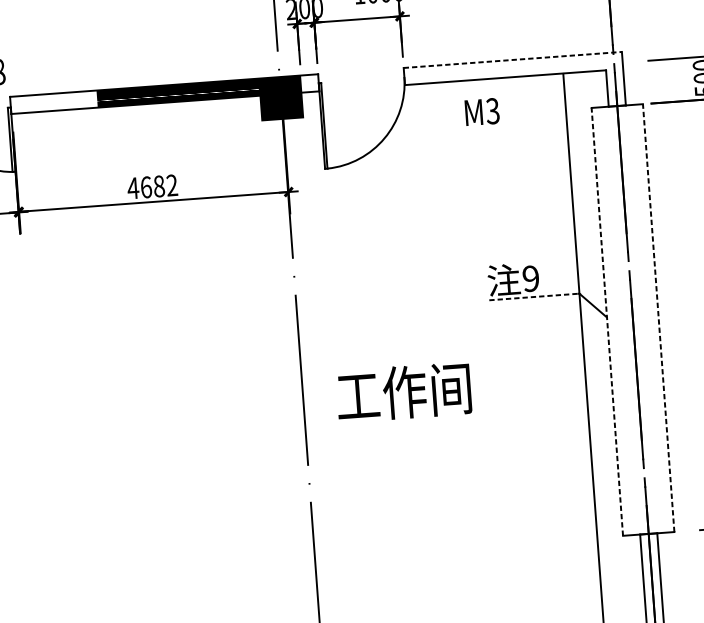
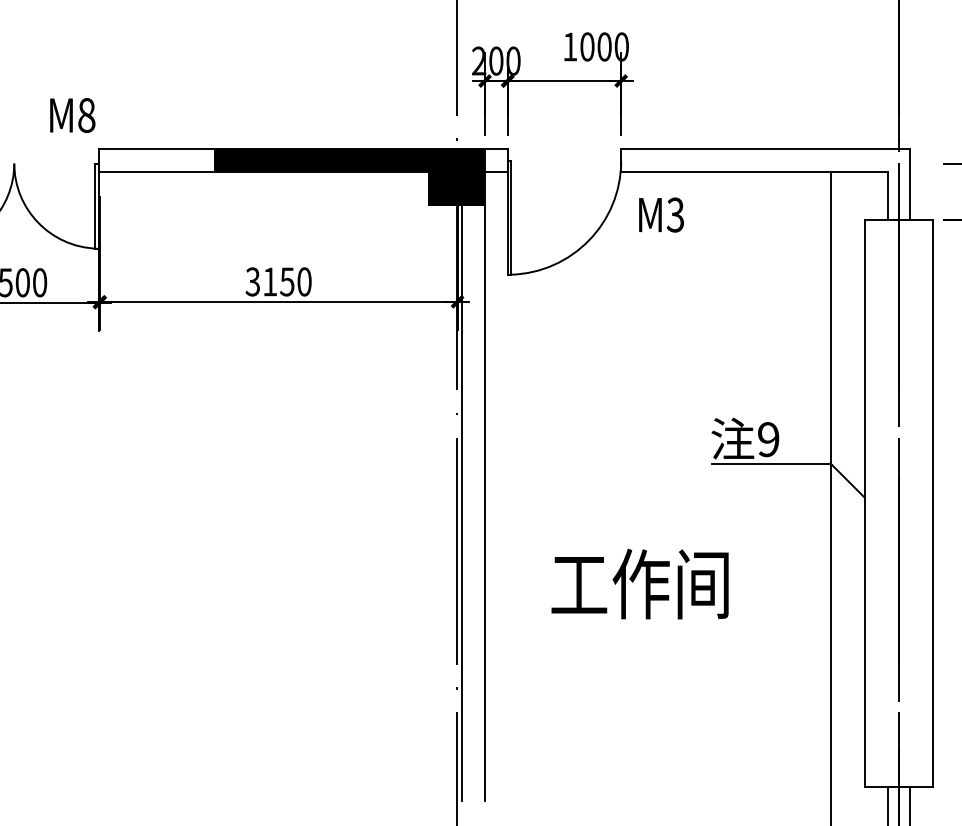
line: (512, 60) -> (765, 149), dashed -> solid
text: (482, 111) -> (661, 214), moved
text: (152, 186) -> (278, 281), 4682 -> 3150
line: (534, 296) -> (771, 463), dashed -> solid
line: (658, 317) -> (933, 503), dashed -> solid
line: (318, 321) -> (484, 475), added
line: (607, 321) -> (865, 503), dashed -> solid
line: (302, 322) -> (462, 475), added
text: (403, 391) -> (639, 583), moved

